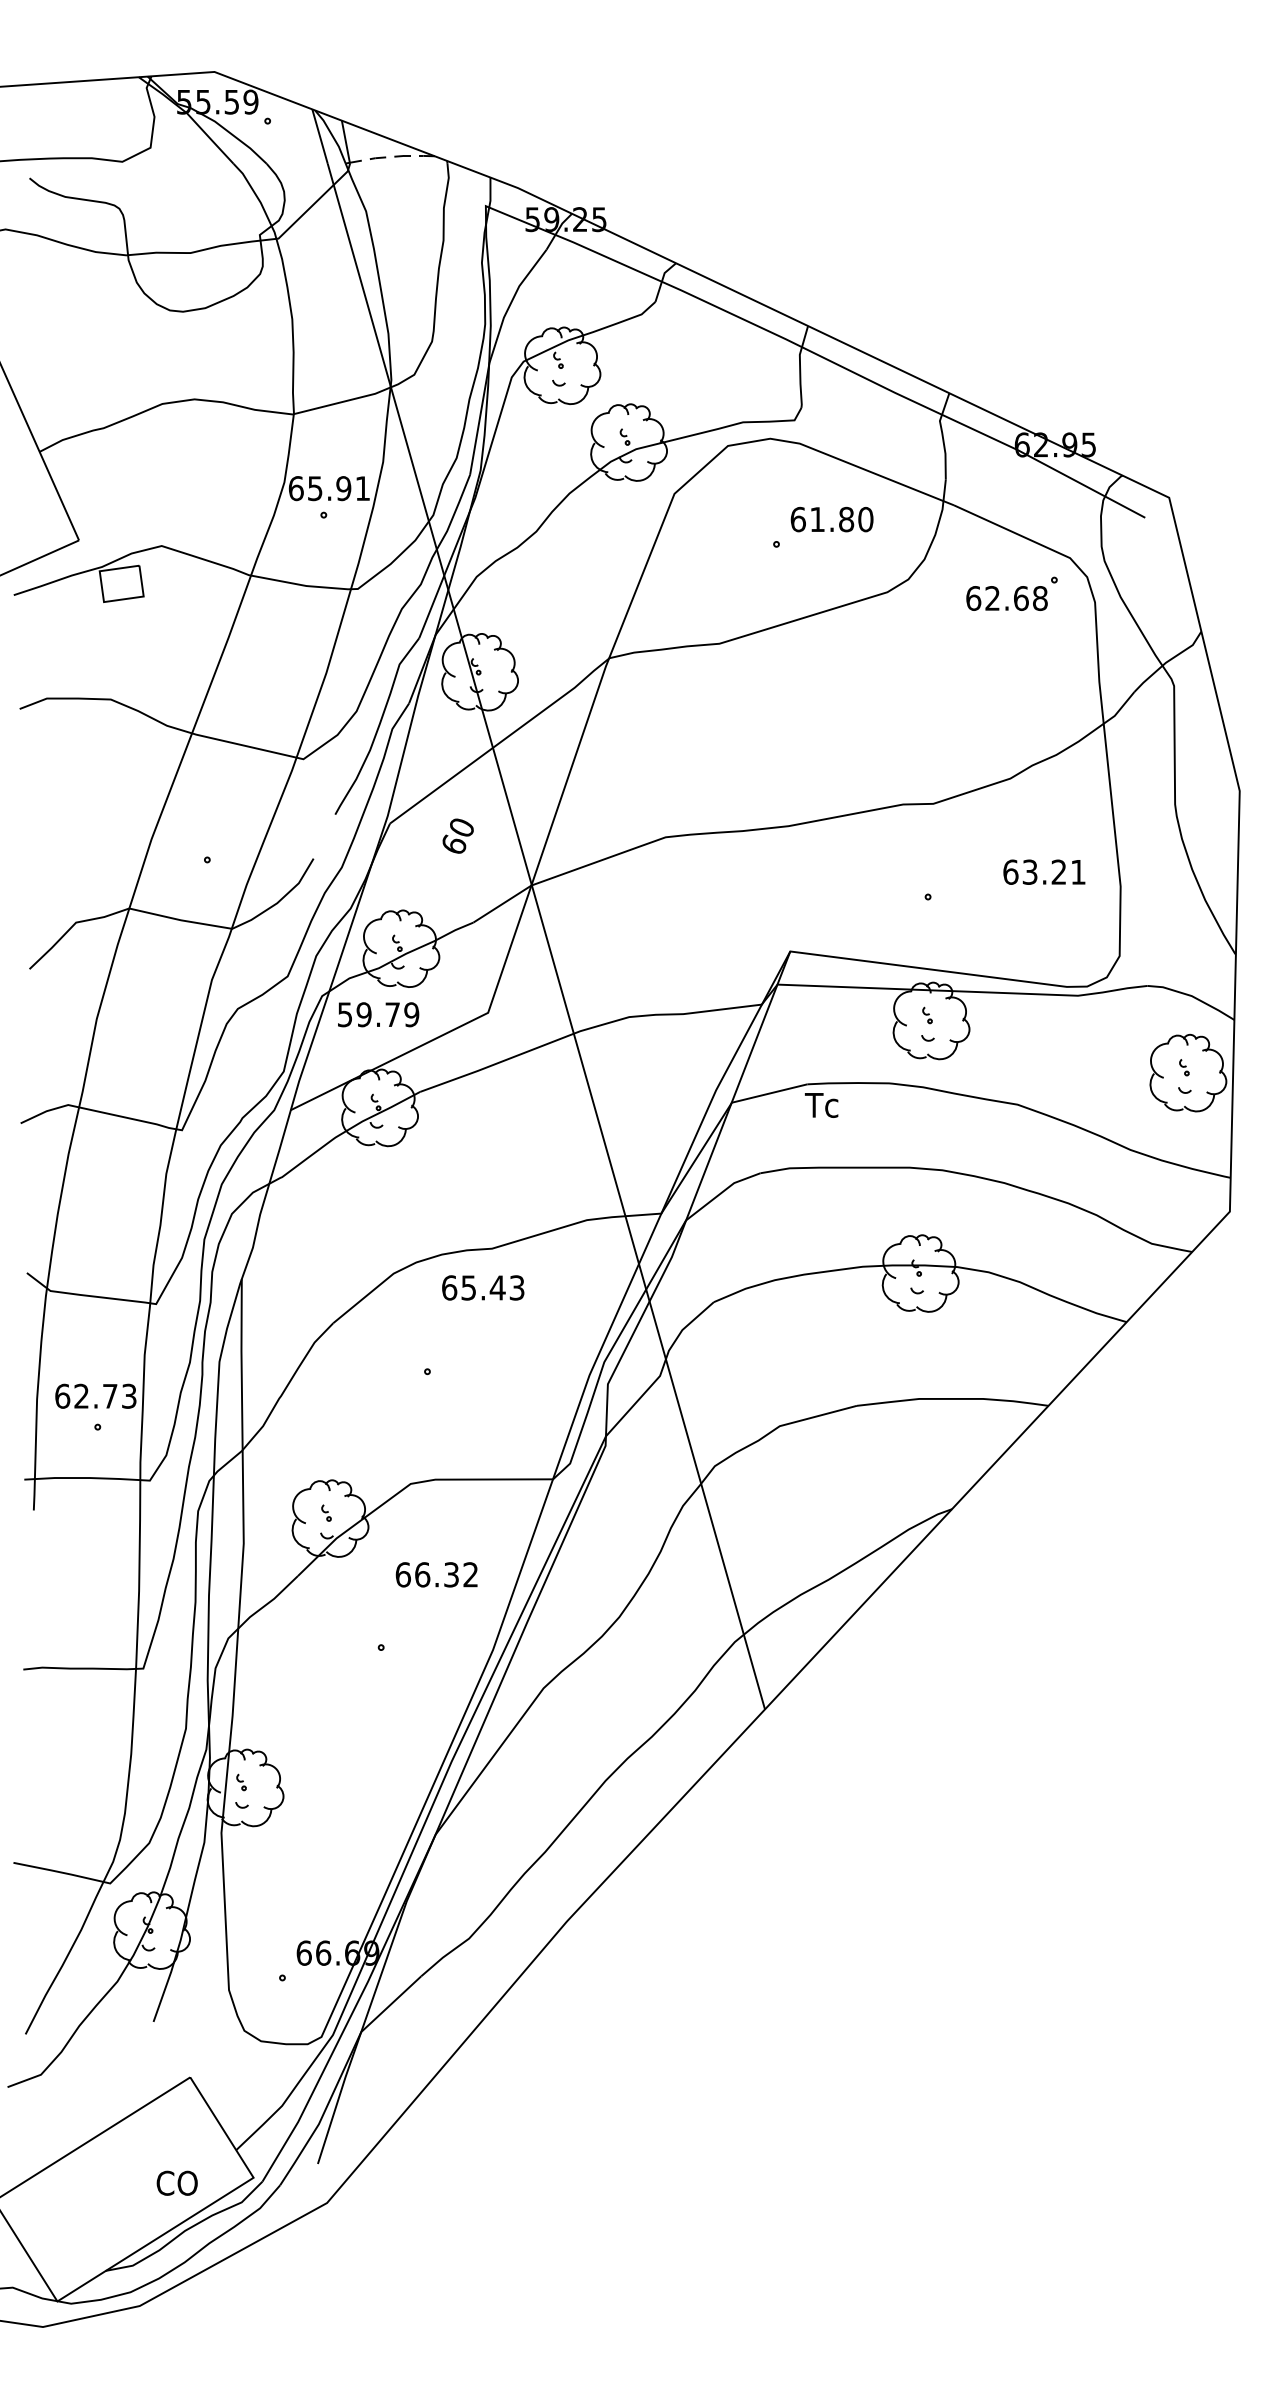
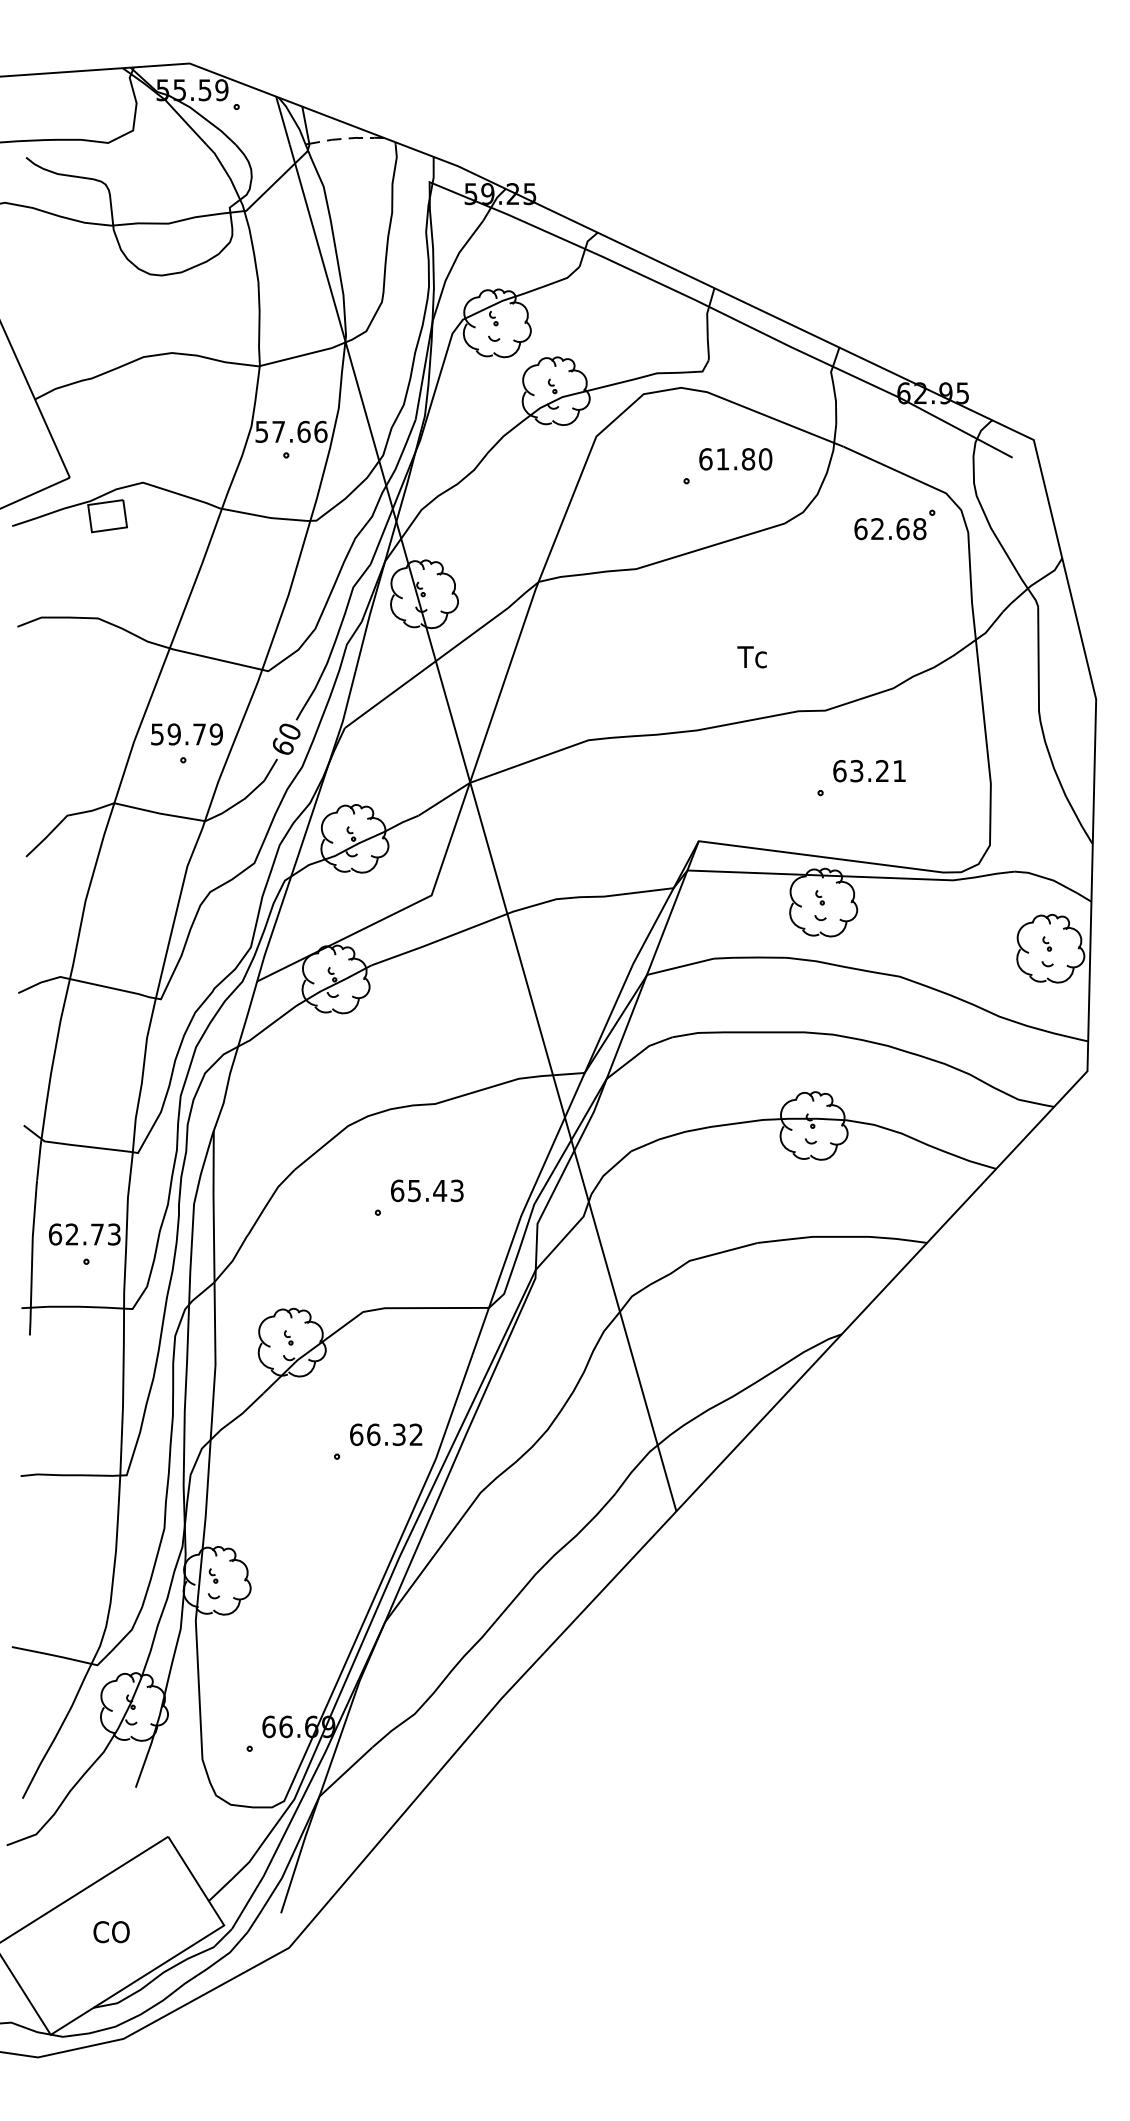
text: (329, 488) -> (291, 431), 65.91 -> 57.66
text: (457, 835) -> (286, 738), moved
text: (1044, 871) -> (869, 770), moved
text: (378, 1014) -> (187, 734), moved
text: (821, 1105) -> (752, 657), moved
text: (483, 1287) -> (427, 1190), moved
text: (436, 1574) -> (385, 1434), moved
text: (176, 2182) -> (110, 1931), moved

